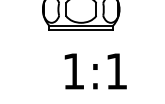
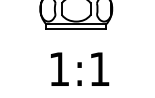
text: (96, 70) -> (80, 68), moved

